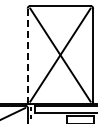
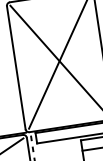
line: (27, 55) -> (16, 68), dashed -> solid

